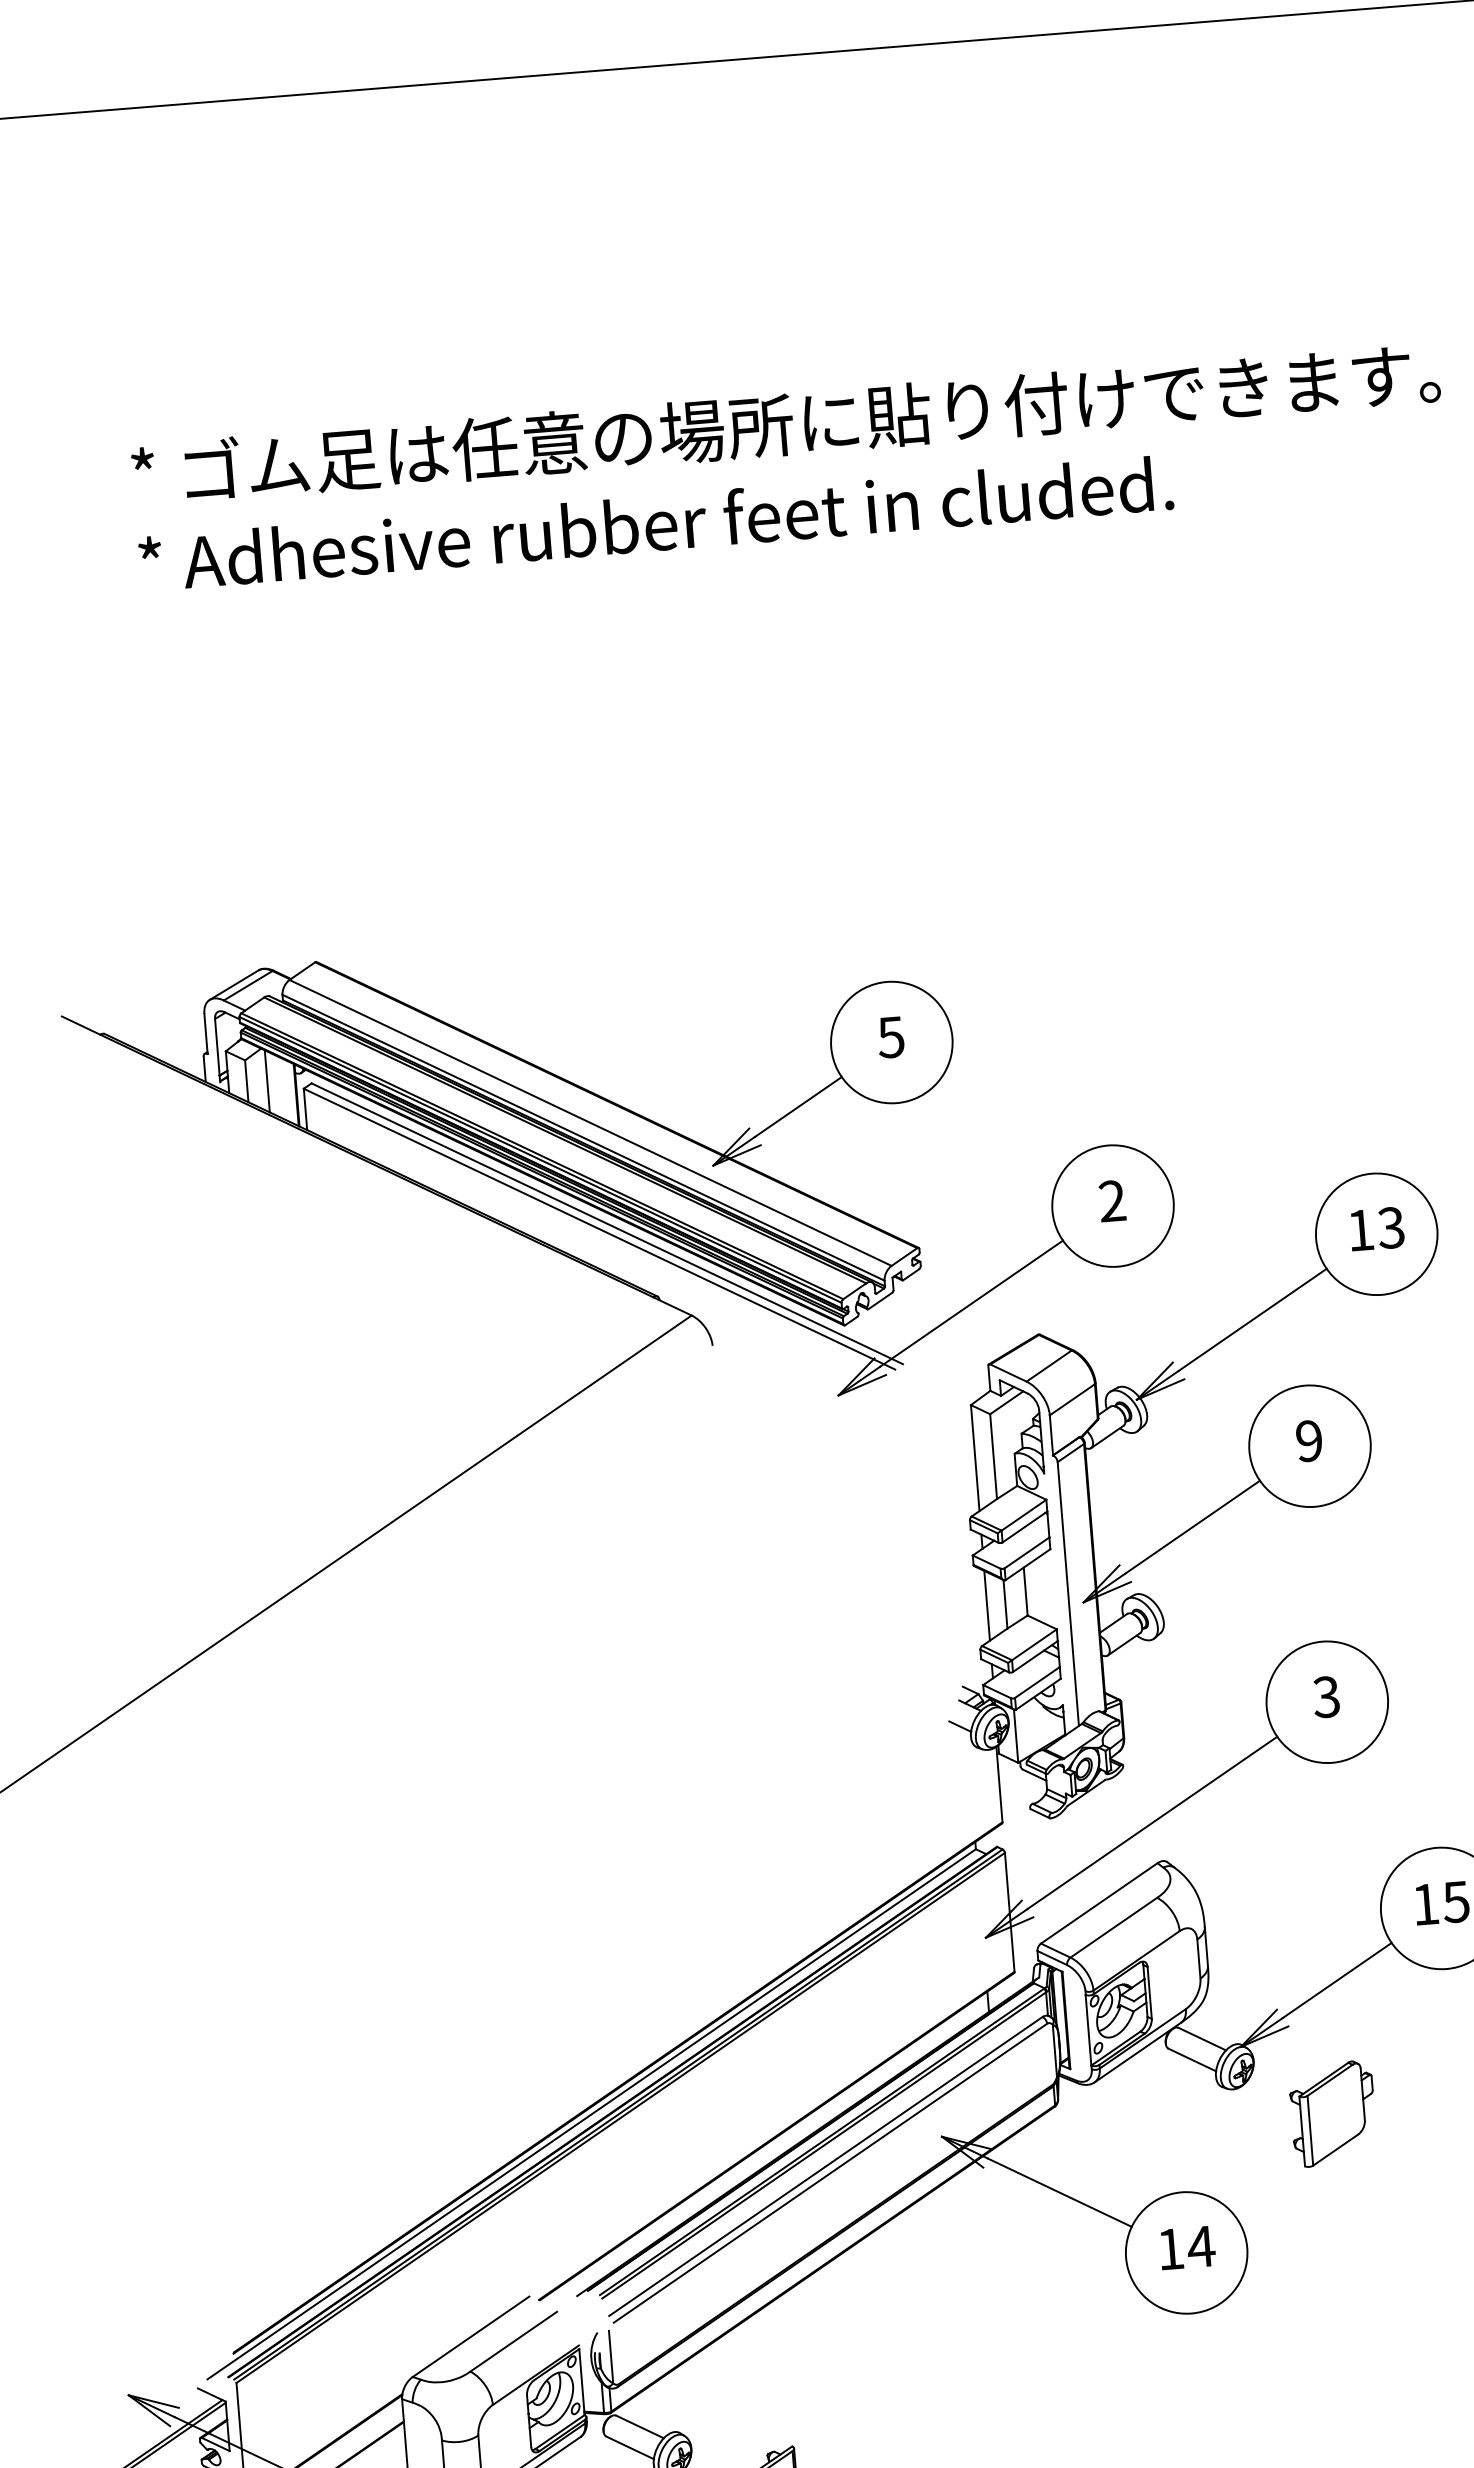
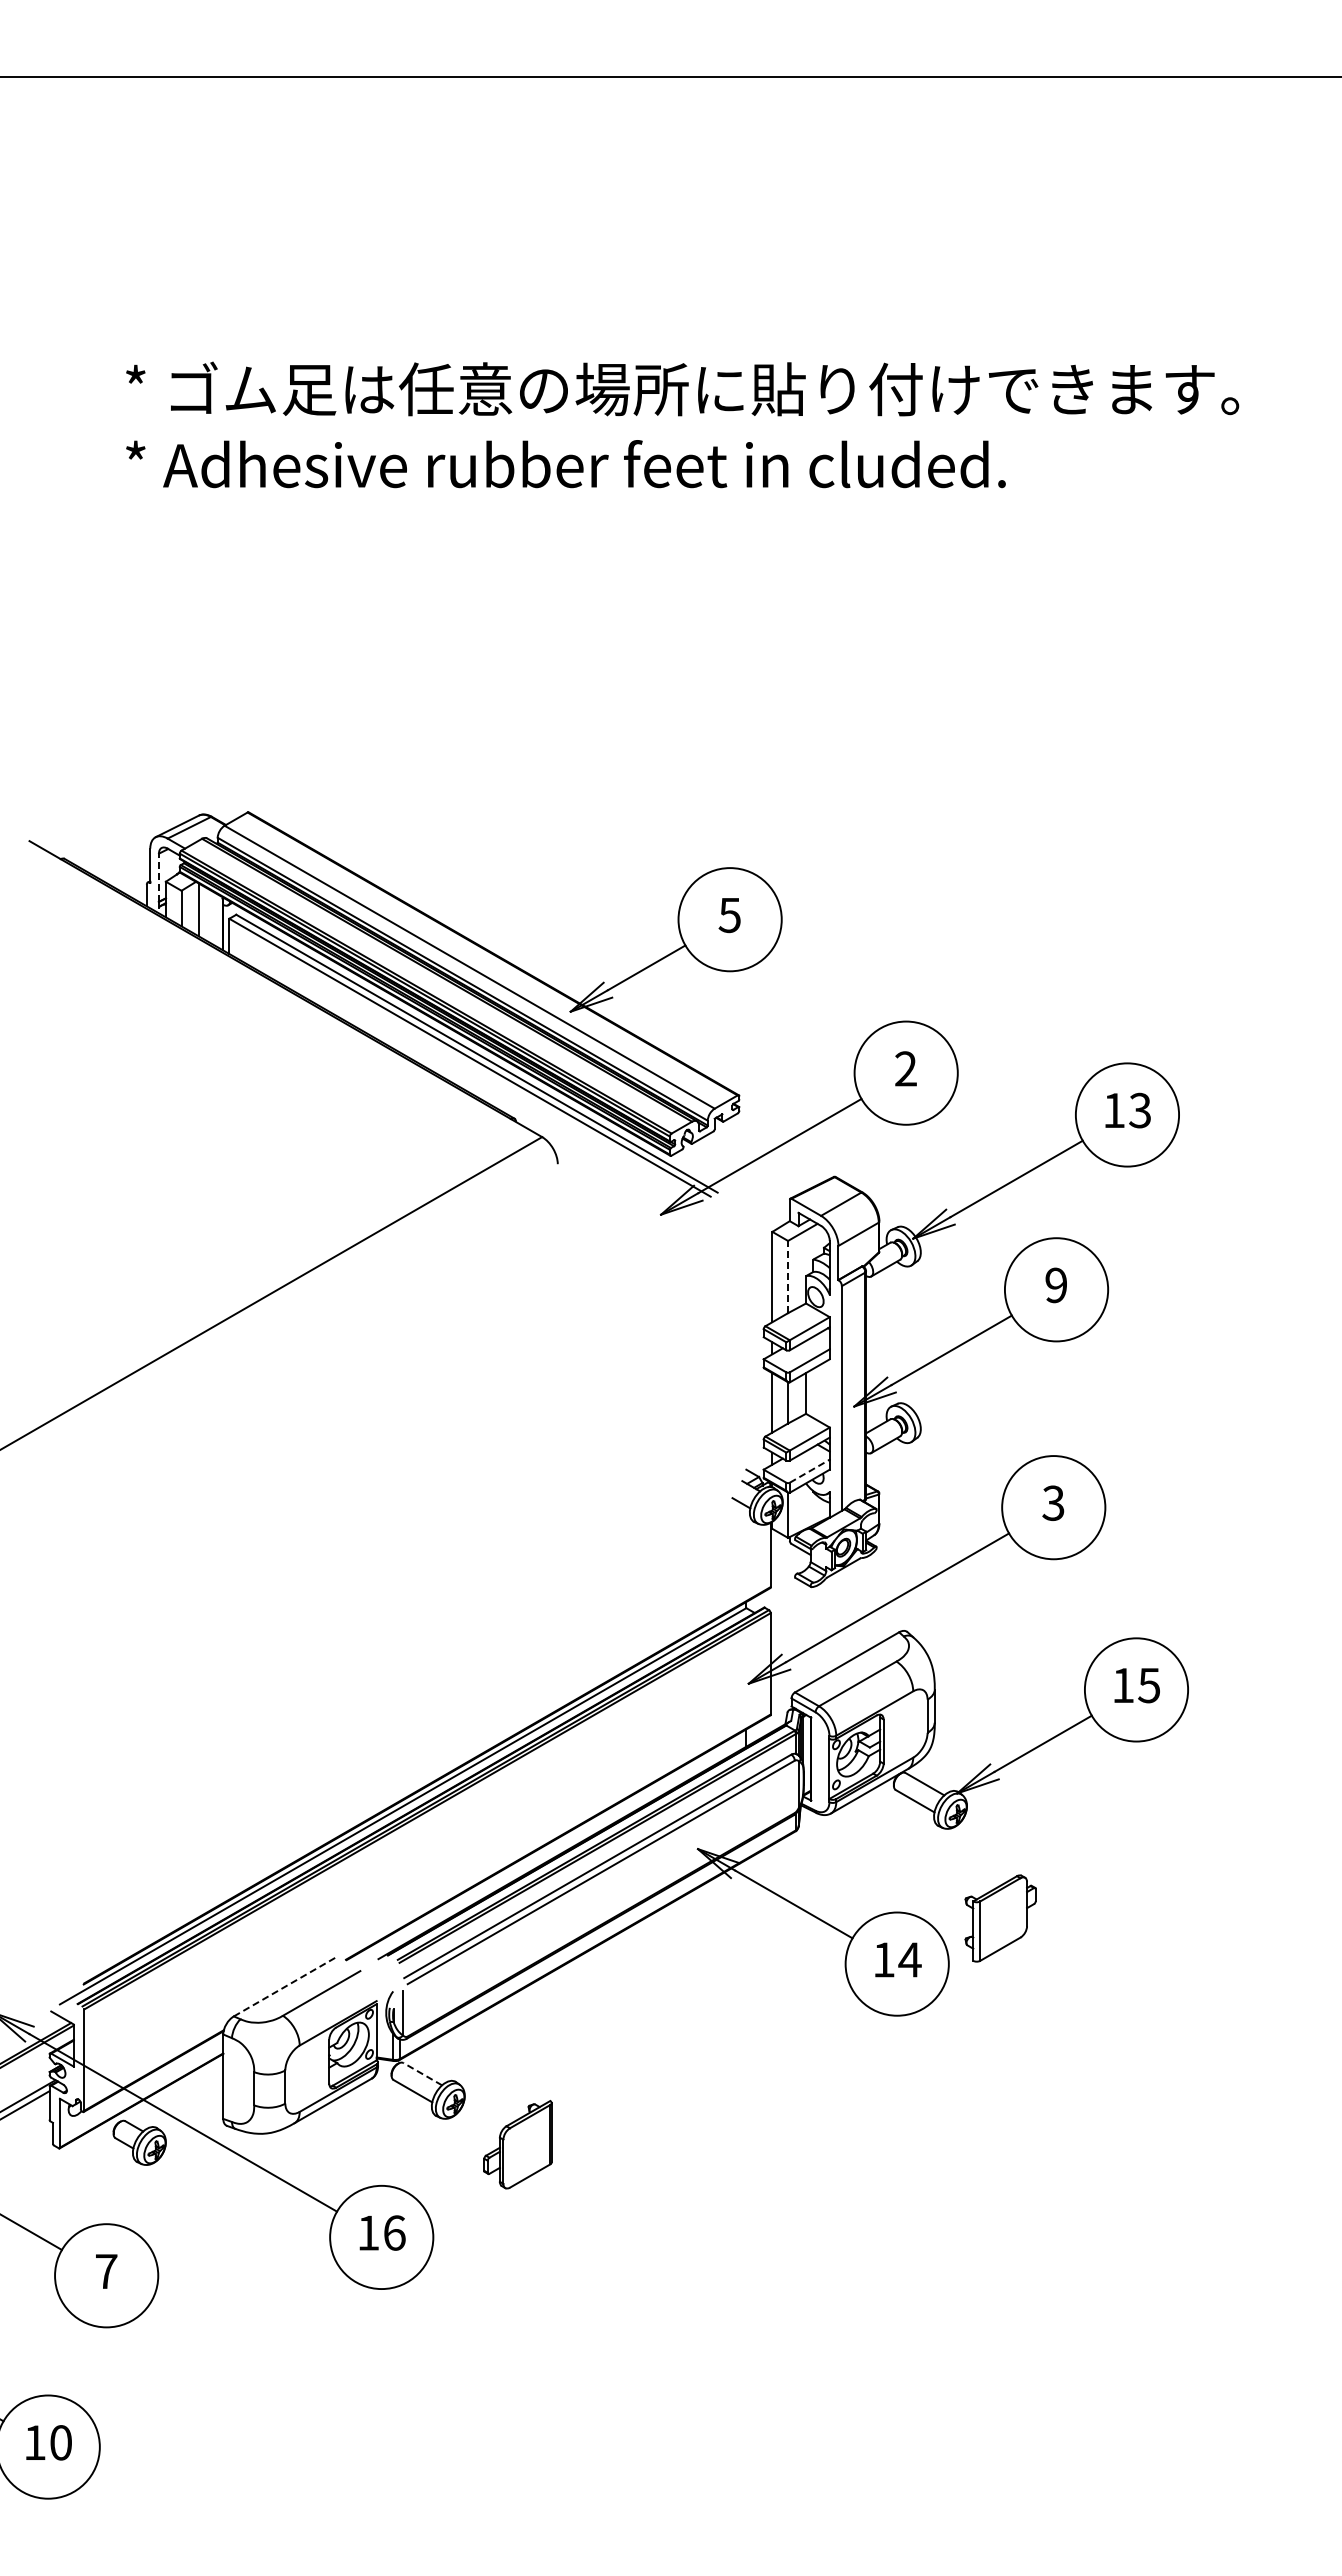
line: (216, 1047) -> (158, 877), solid -> dashed
line: (994, 1455) -> (788, 1276), solid -> dashed
line: (1038, 1681) -> (810, 1470), solid -> dashed
part: (1332, 2113) -> (1000, 1918), moved
line: (471, 2336) -> (286, 1986), solid -> dashed
line: (639, 2426) -> (422, 2073), solid -> dashed

